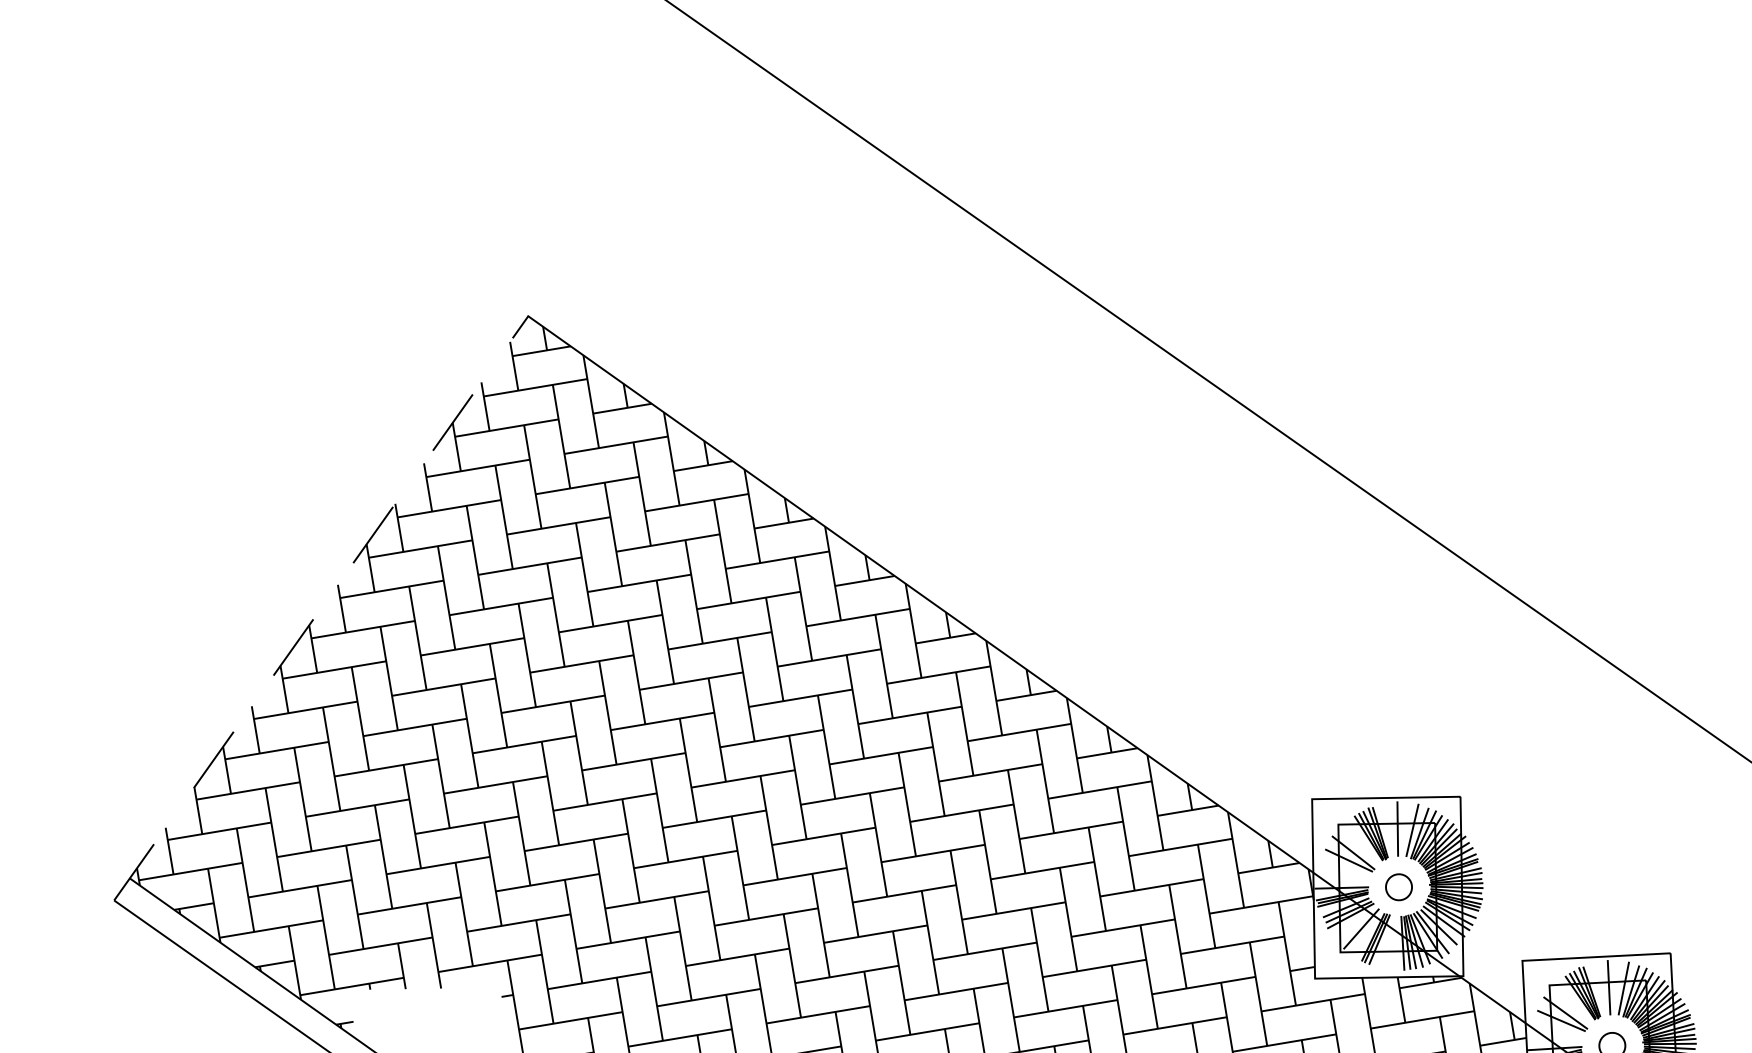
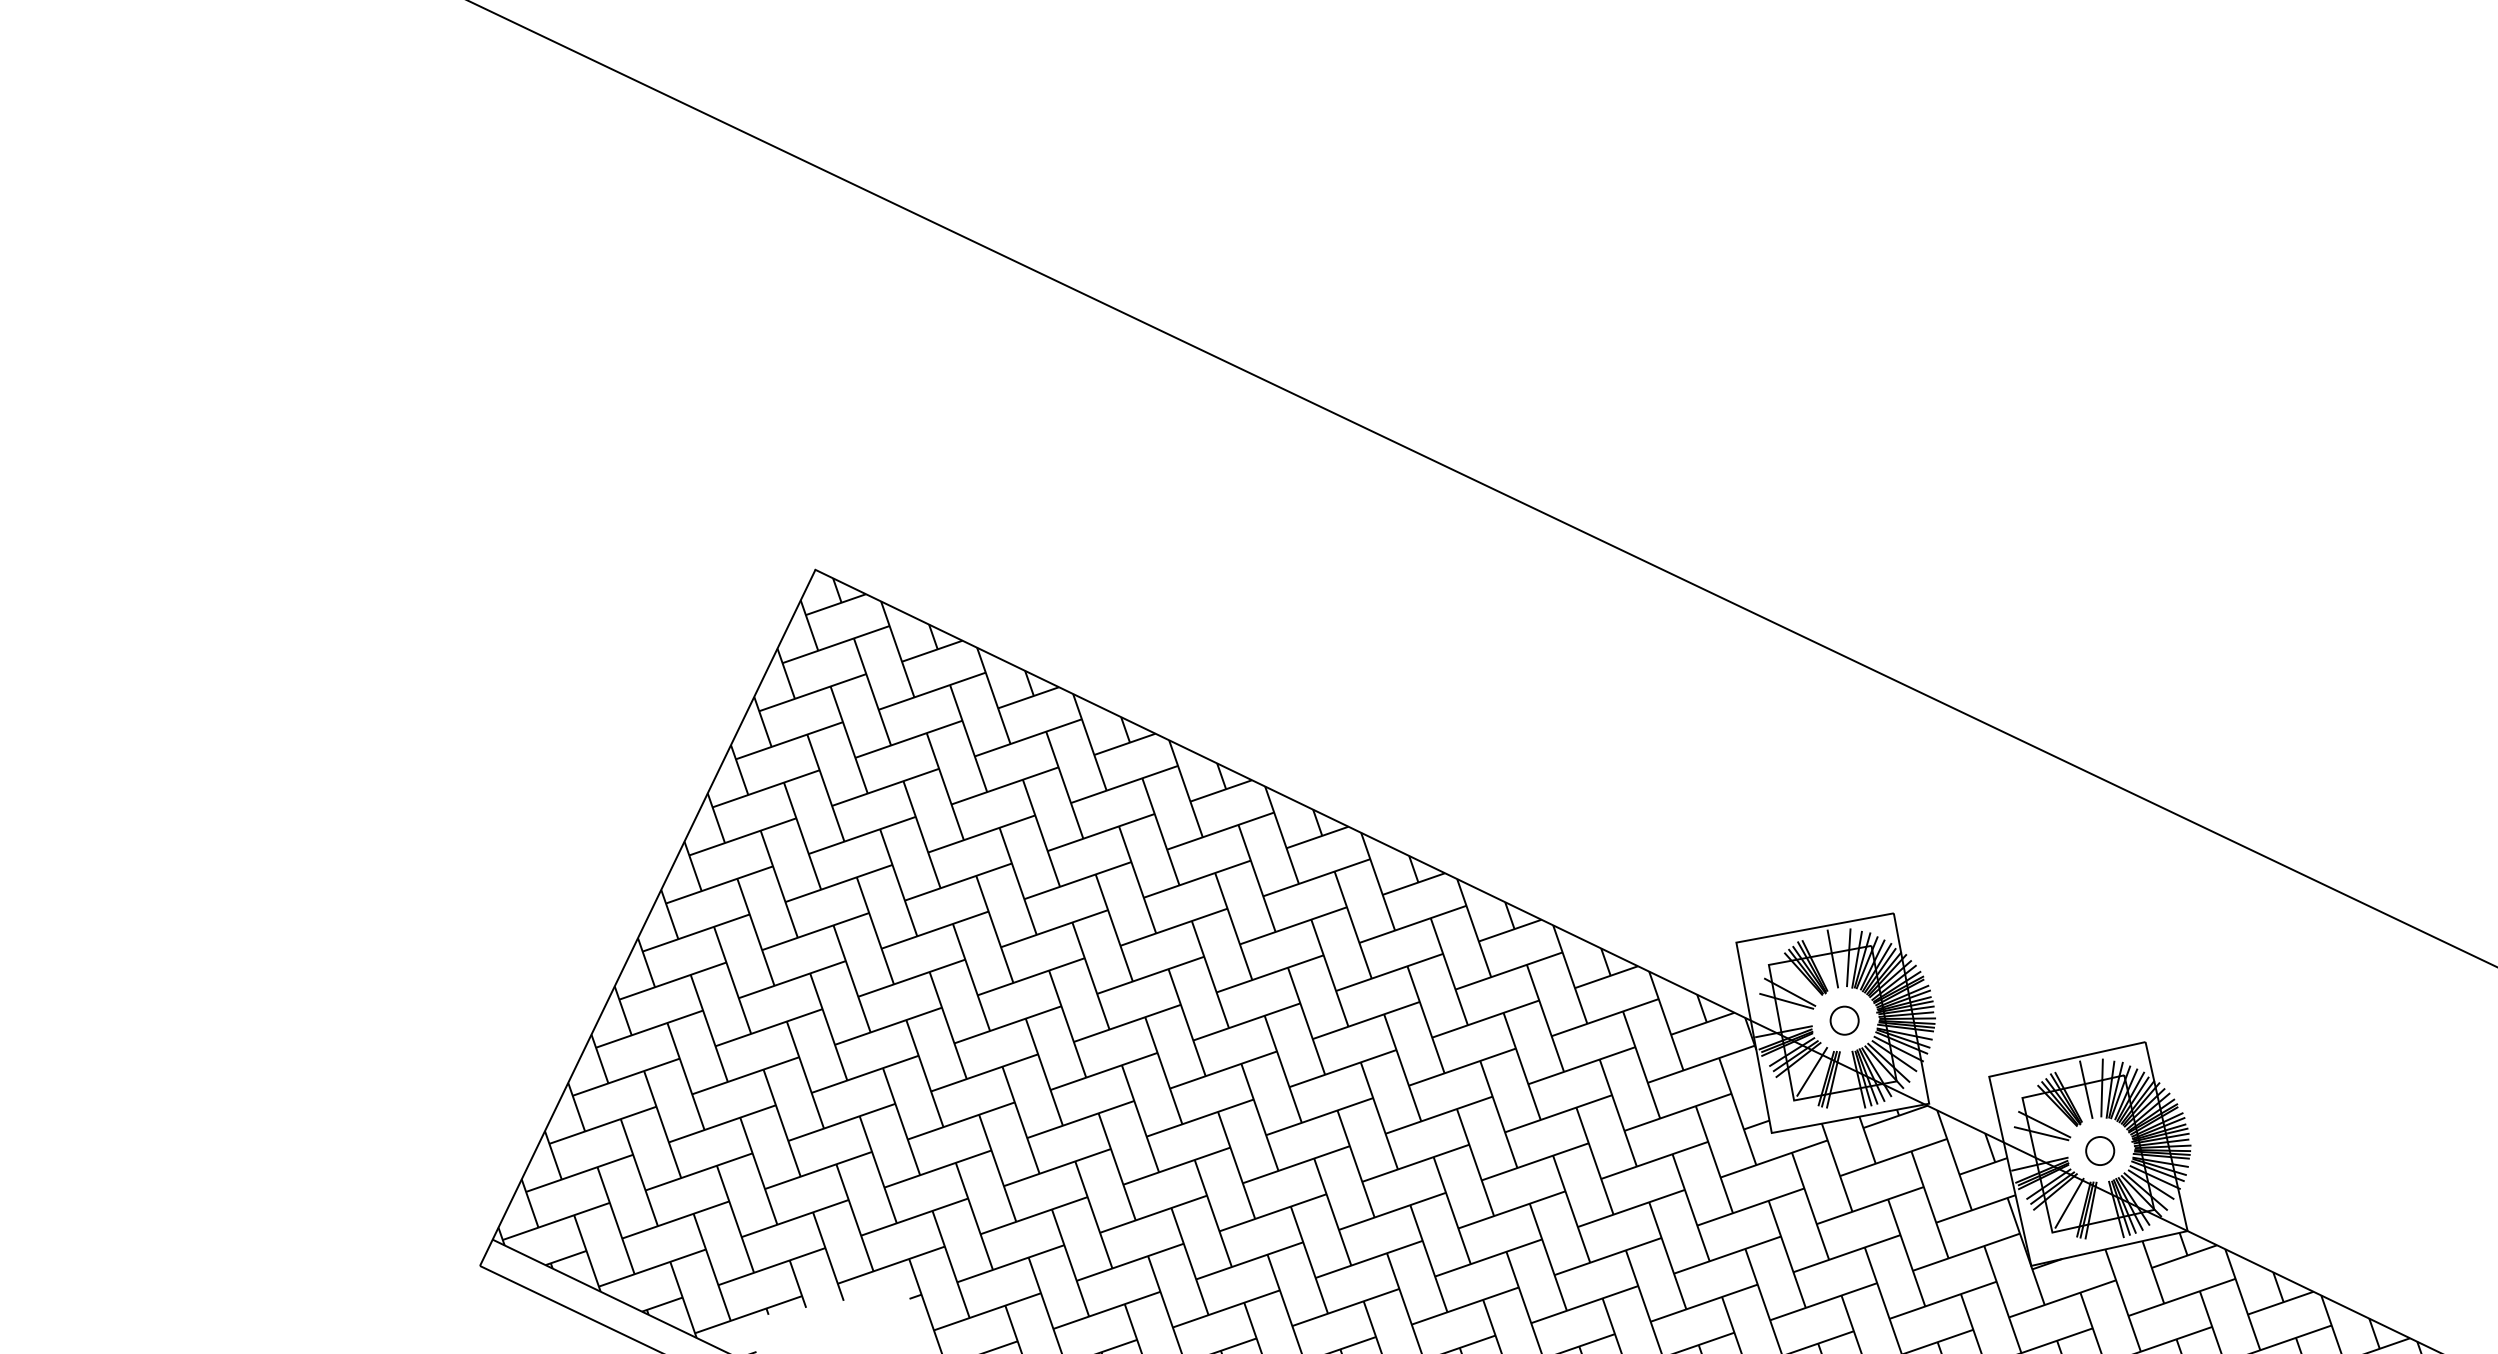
line: (321, 607) -> (647, 917), dashed -> solid

